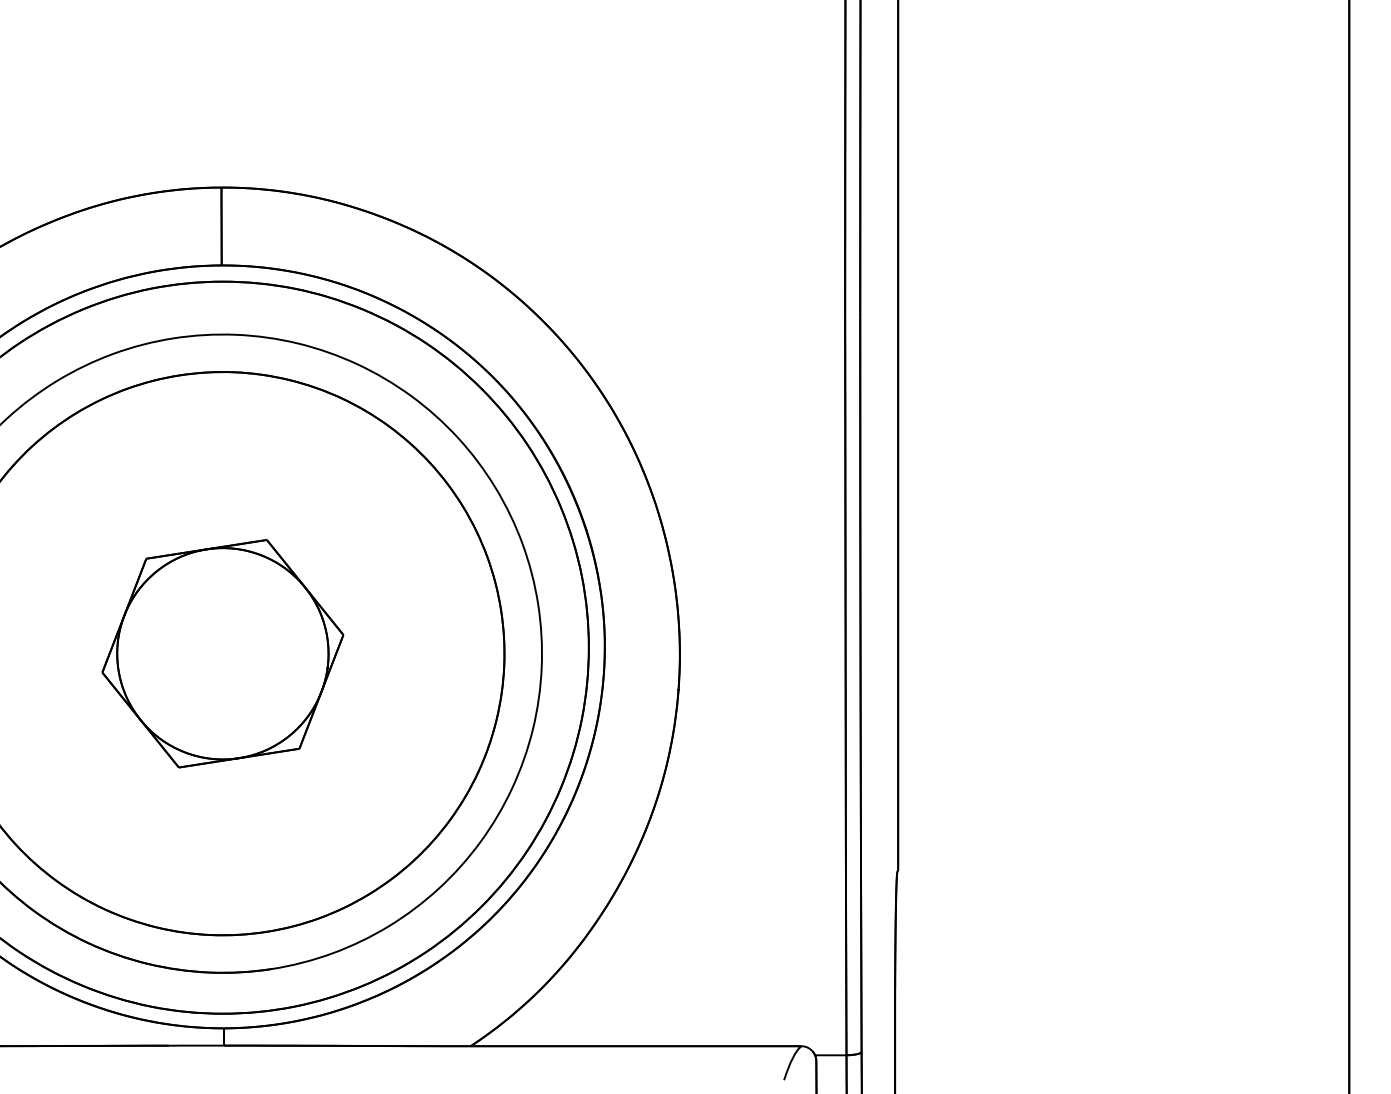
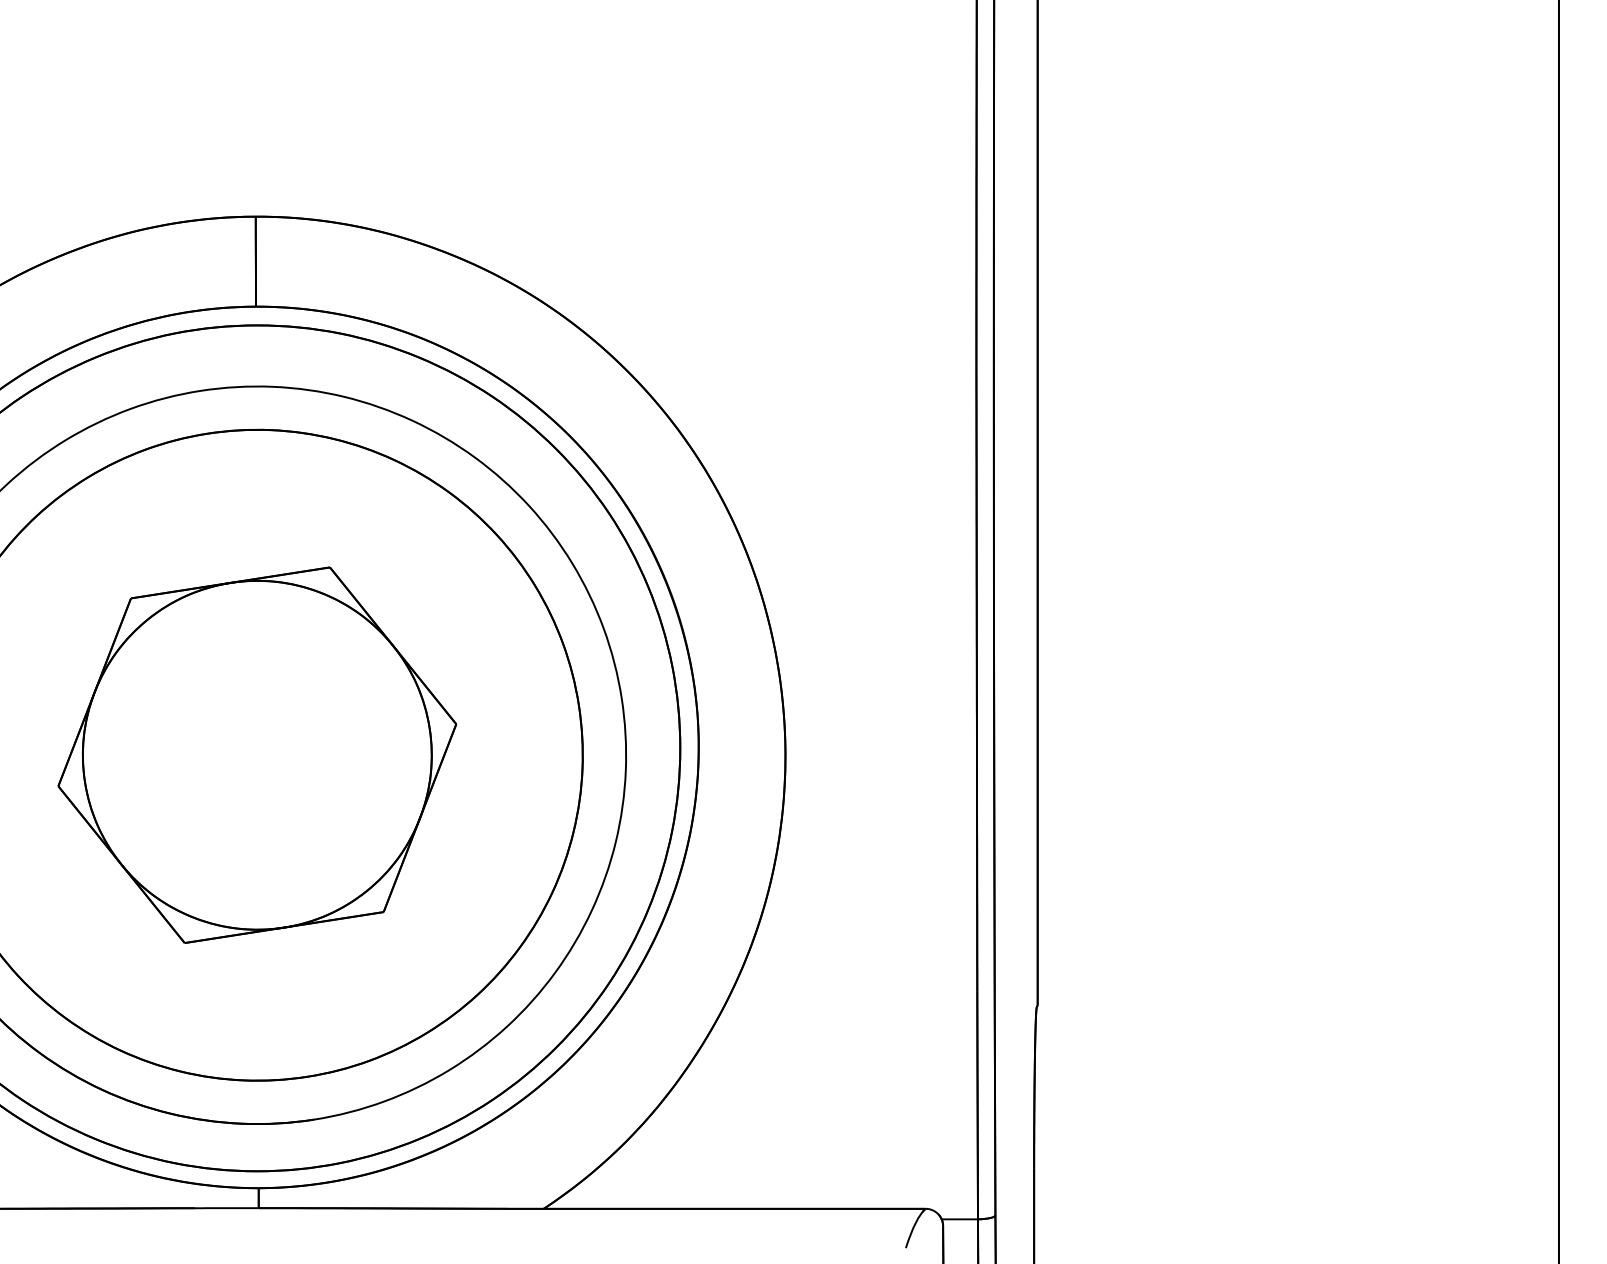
part: (222, 653) -> (256, 755), size x1.43

